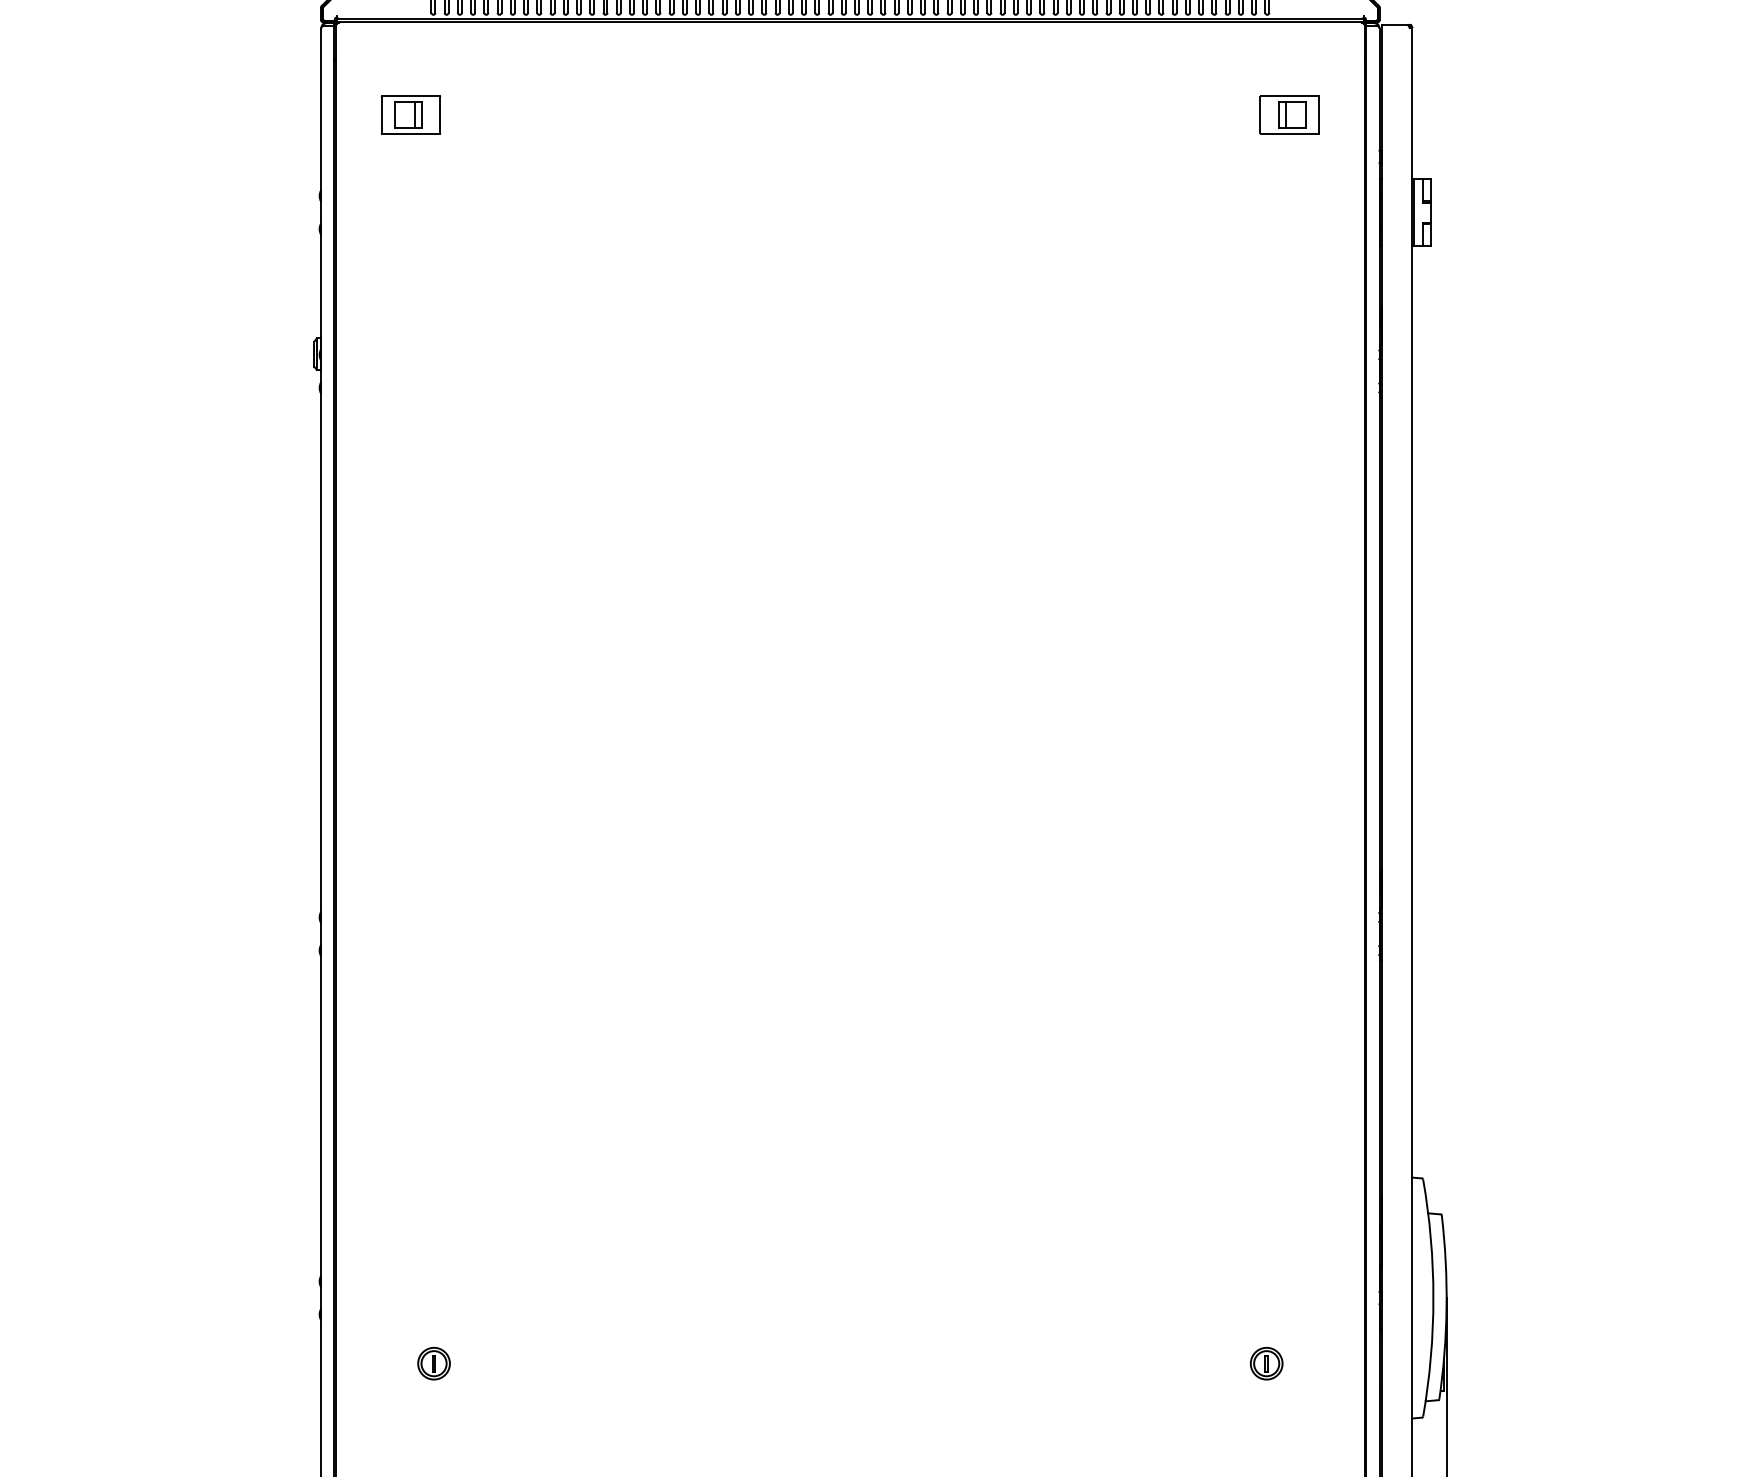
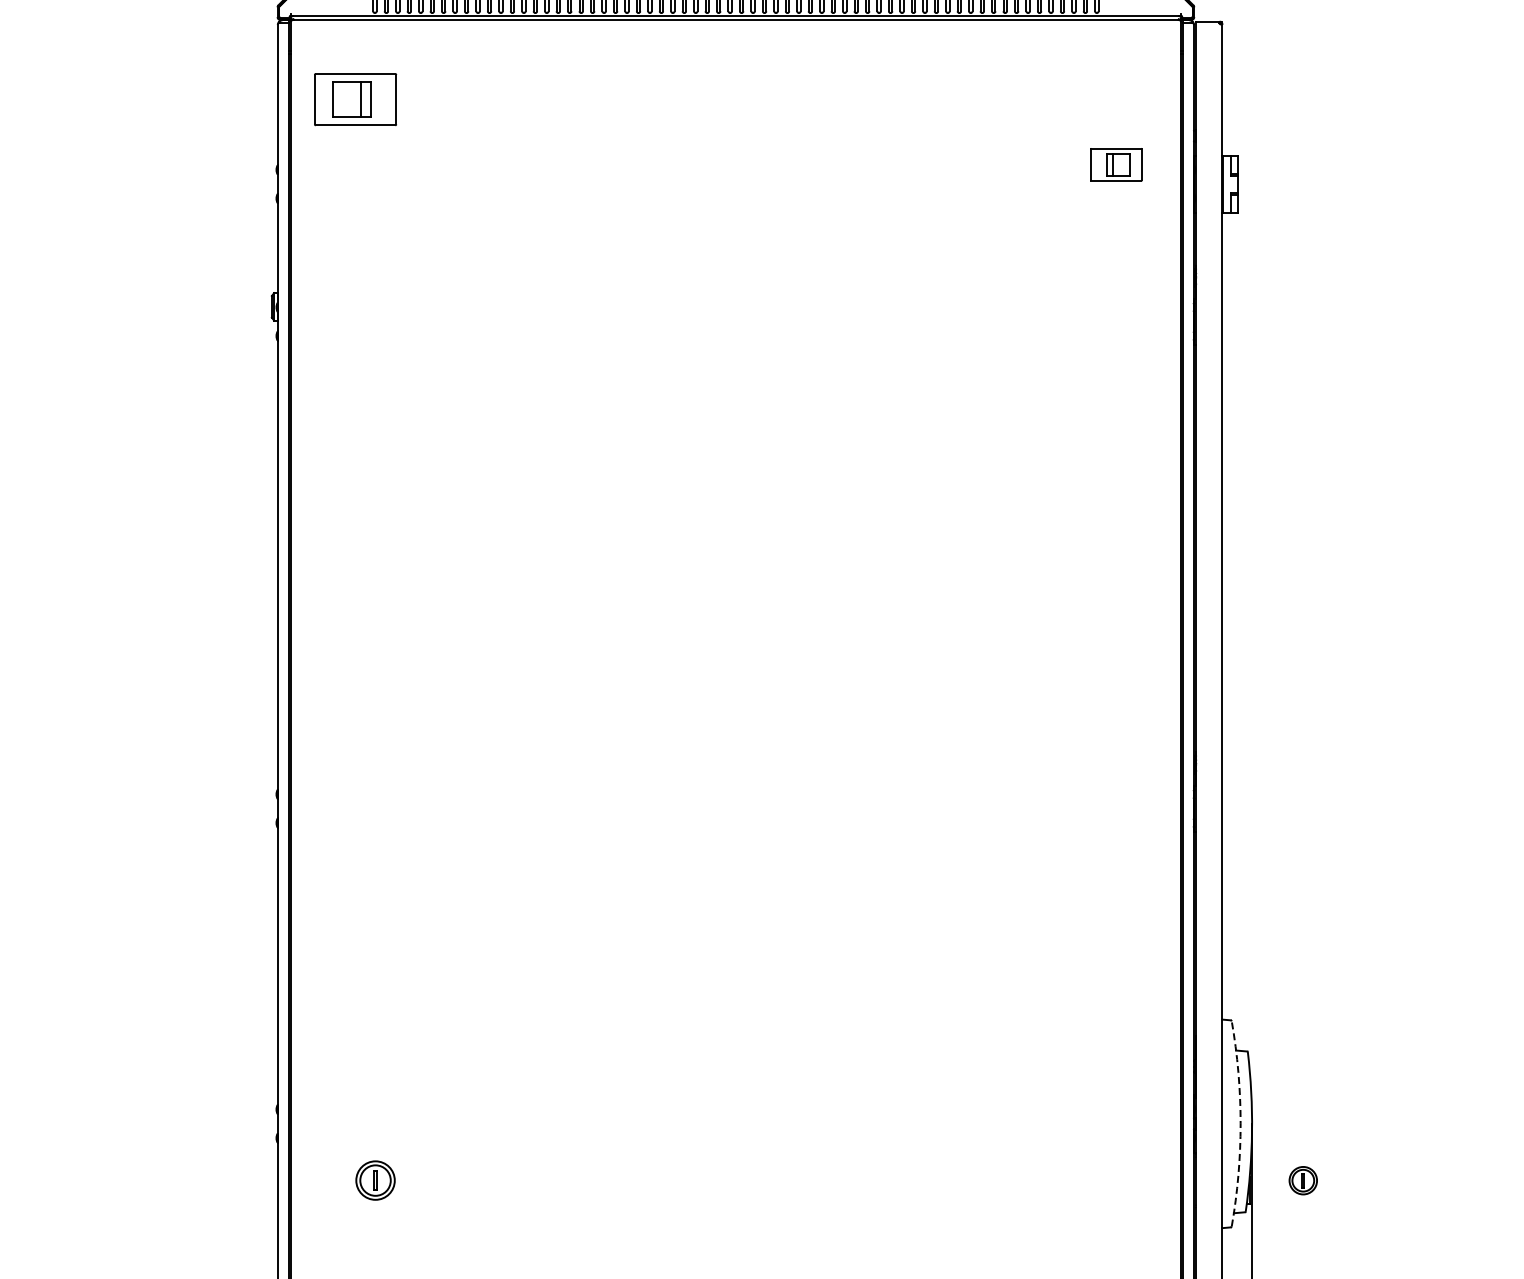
part: (410, 114) -> (355, 99), size x1.6
part: (1290, 114) -> (1116, 164), moved
arc: (1433, 1297) -> (1240, 1123), solid -> dashed
part: (434, 1363) -> (375, 1180), size x1.4
part: (1265, 1363) -> (1302, 1180), moved

